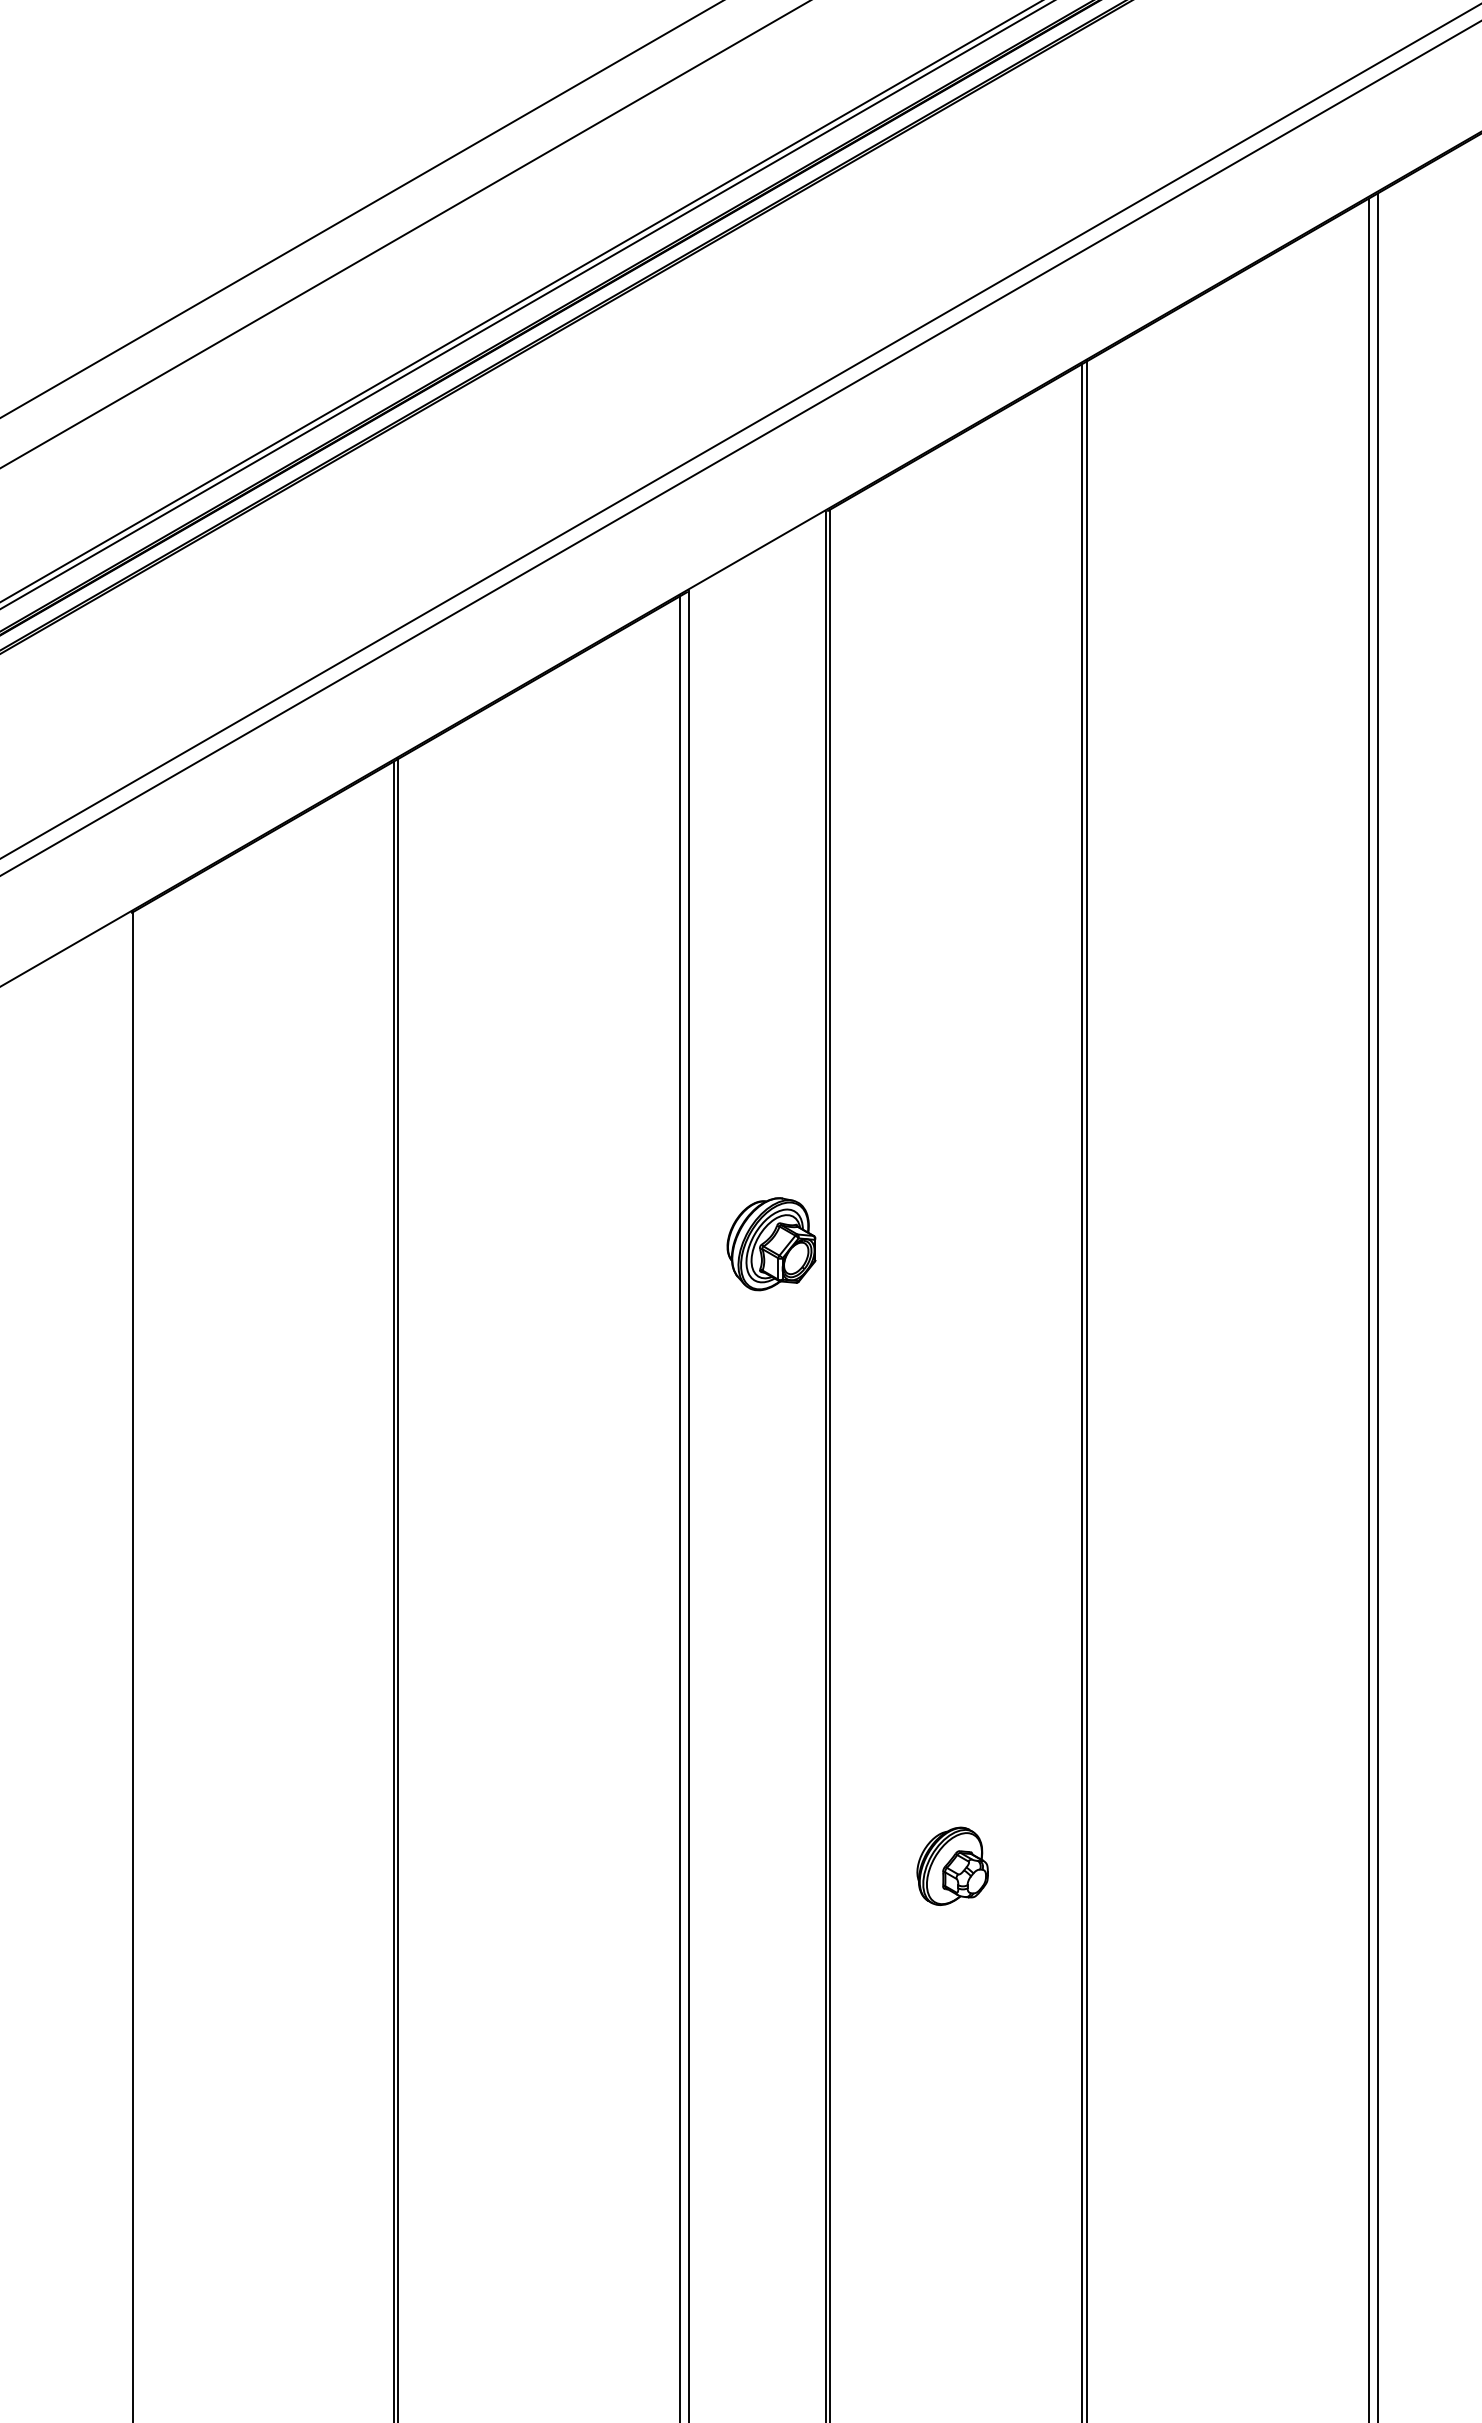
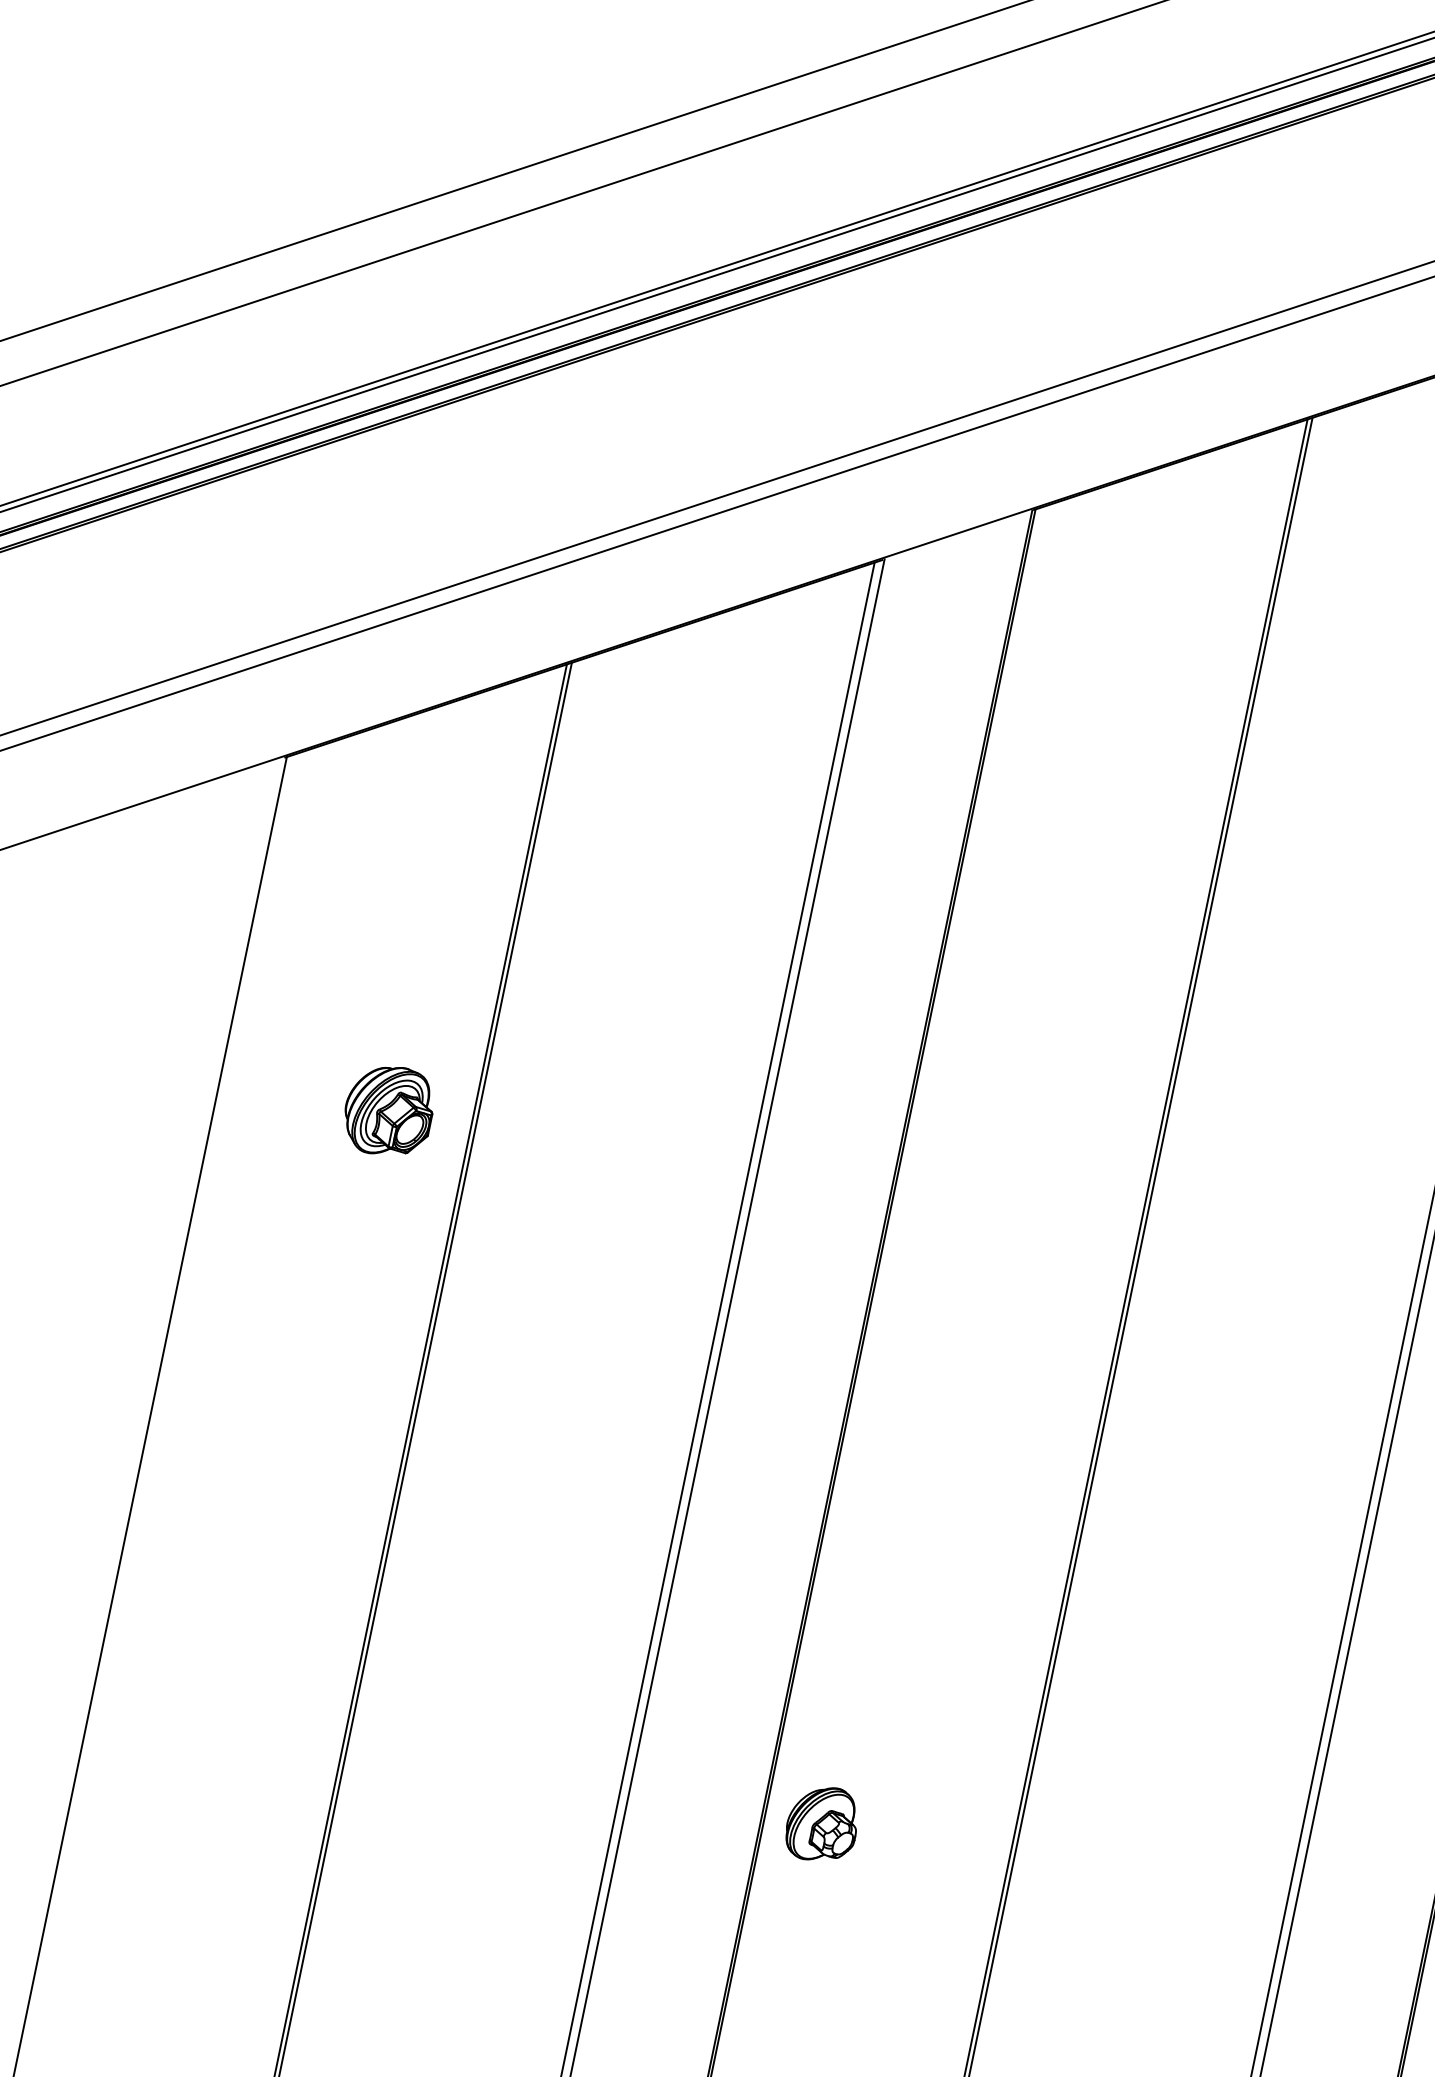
part: (771, 1244) -> (388, 1111), moved
part: (952, 1865) -> (822, 1823), moved

